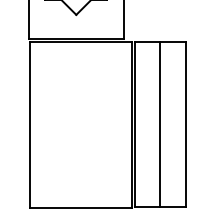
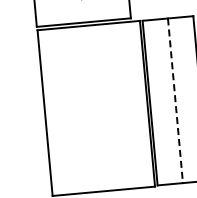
line: (160, 124) -> (175, 100), solid -> dashed

